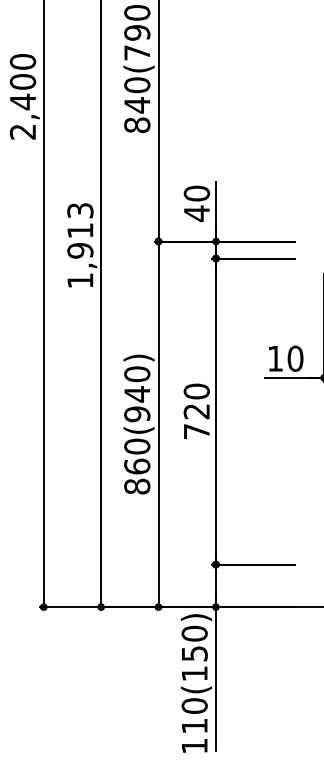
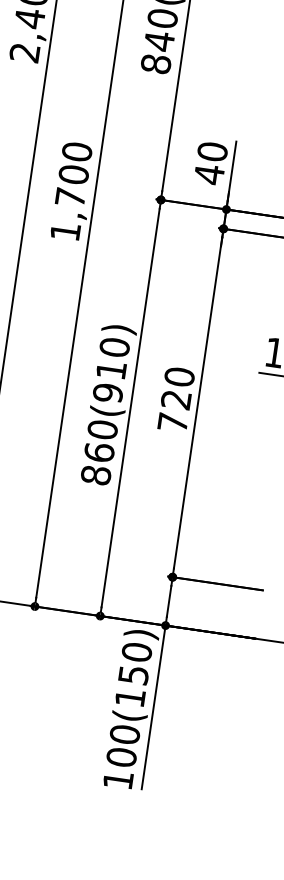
text: (80, 230) -> (73, 174), 1,913 -> 1,700
text: (136, 394) -> (110, 370), 860(940) -> 860(910)
text: (194, 725) -> (121, 756), 110(150) -> 100(150)

